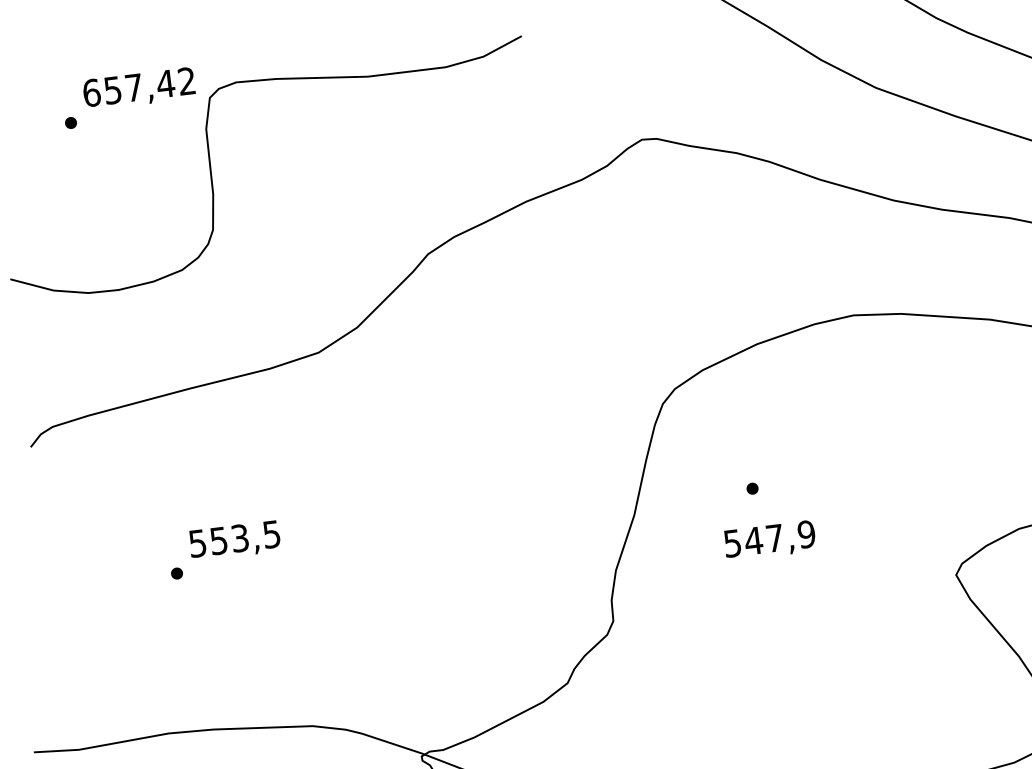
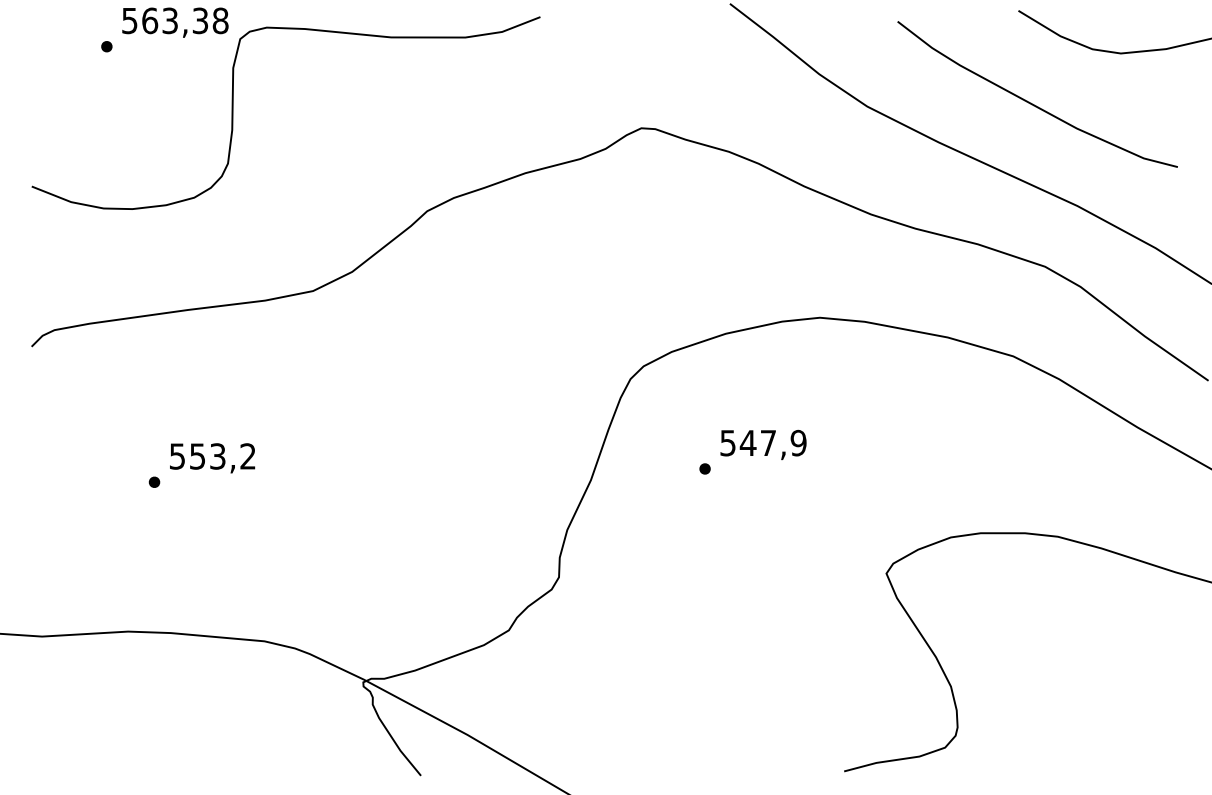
text: (139, 86) -> (175, 20), 657,42 -> 563,38
text: (271, 534) -> (247, 456), 553,5 -> 553,2
text: (769, 540) -> (763, 444), moved

